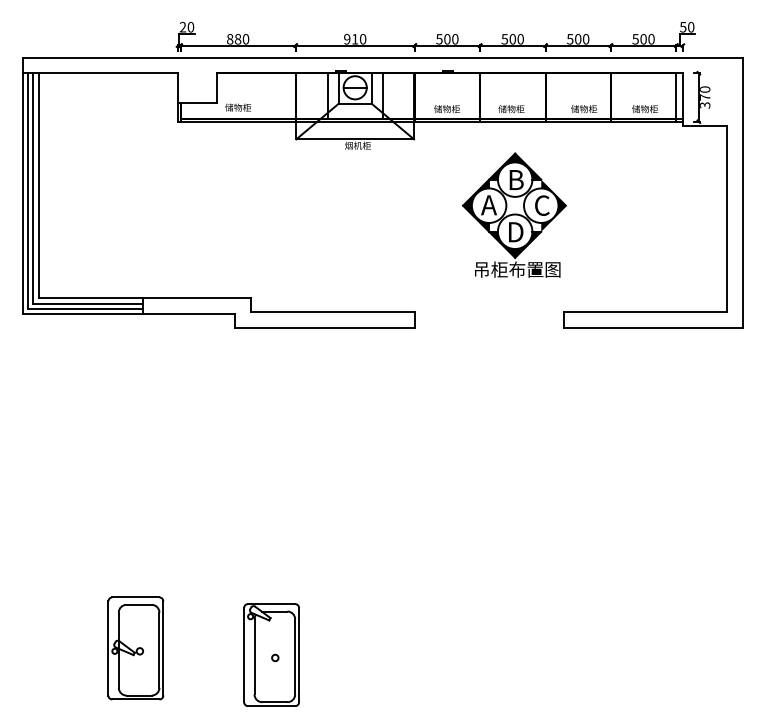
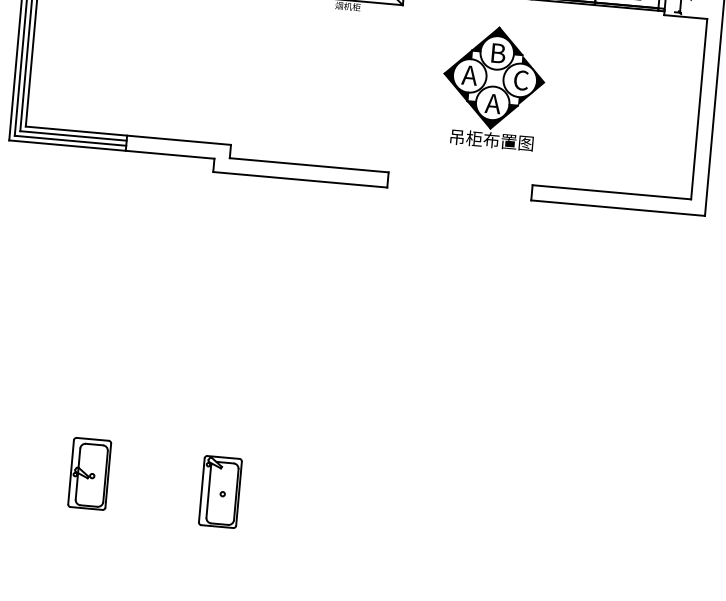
text: (515, 232) -> (492, 104), D -> A
part: (135, 648) -> (89, 473), size x0.7
part: (271, 654) -> (220, 491), size x0.7

